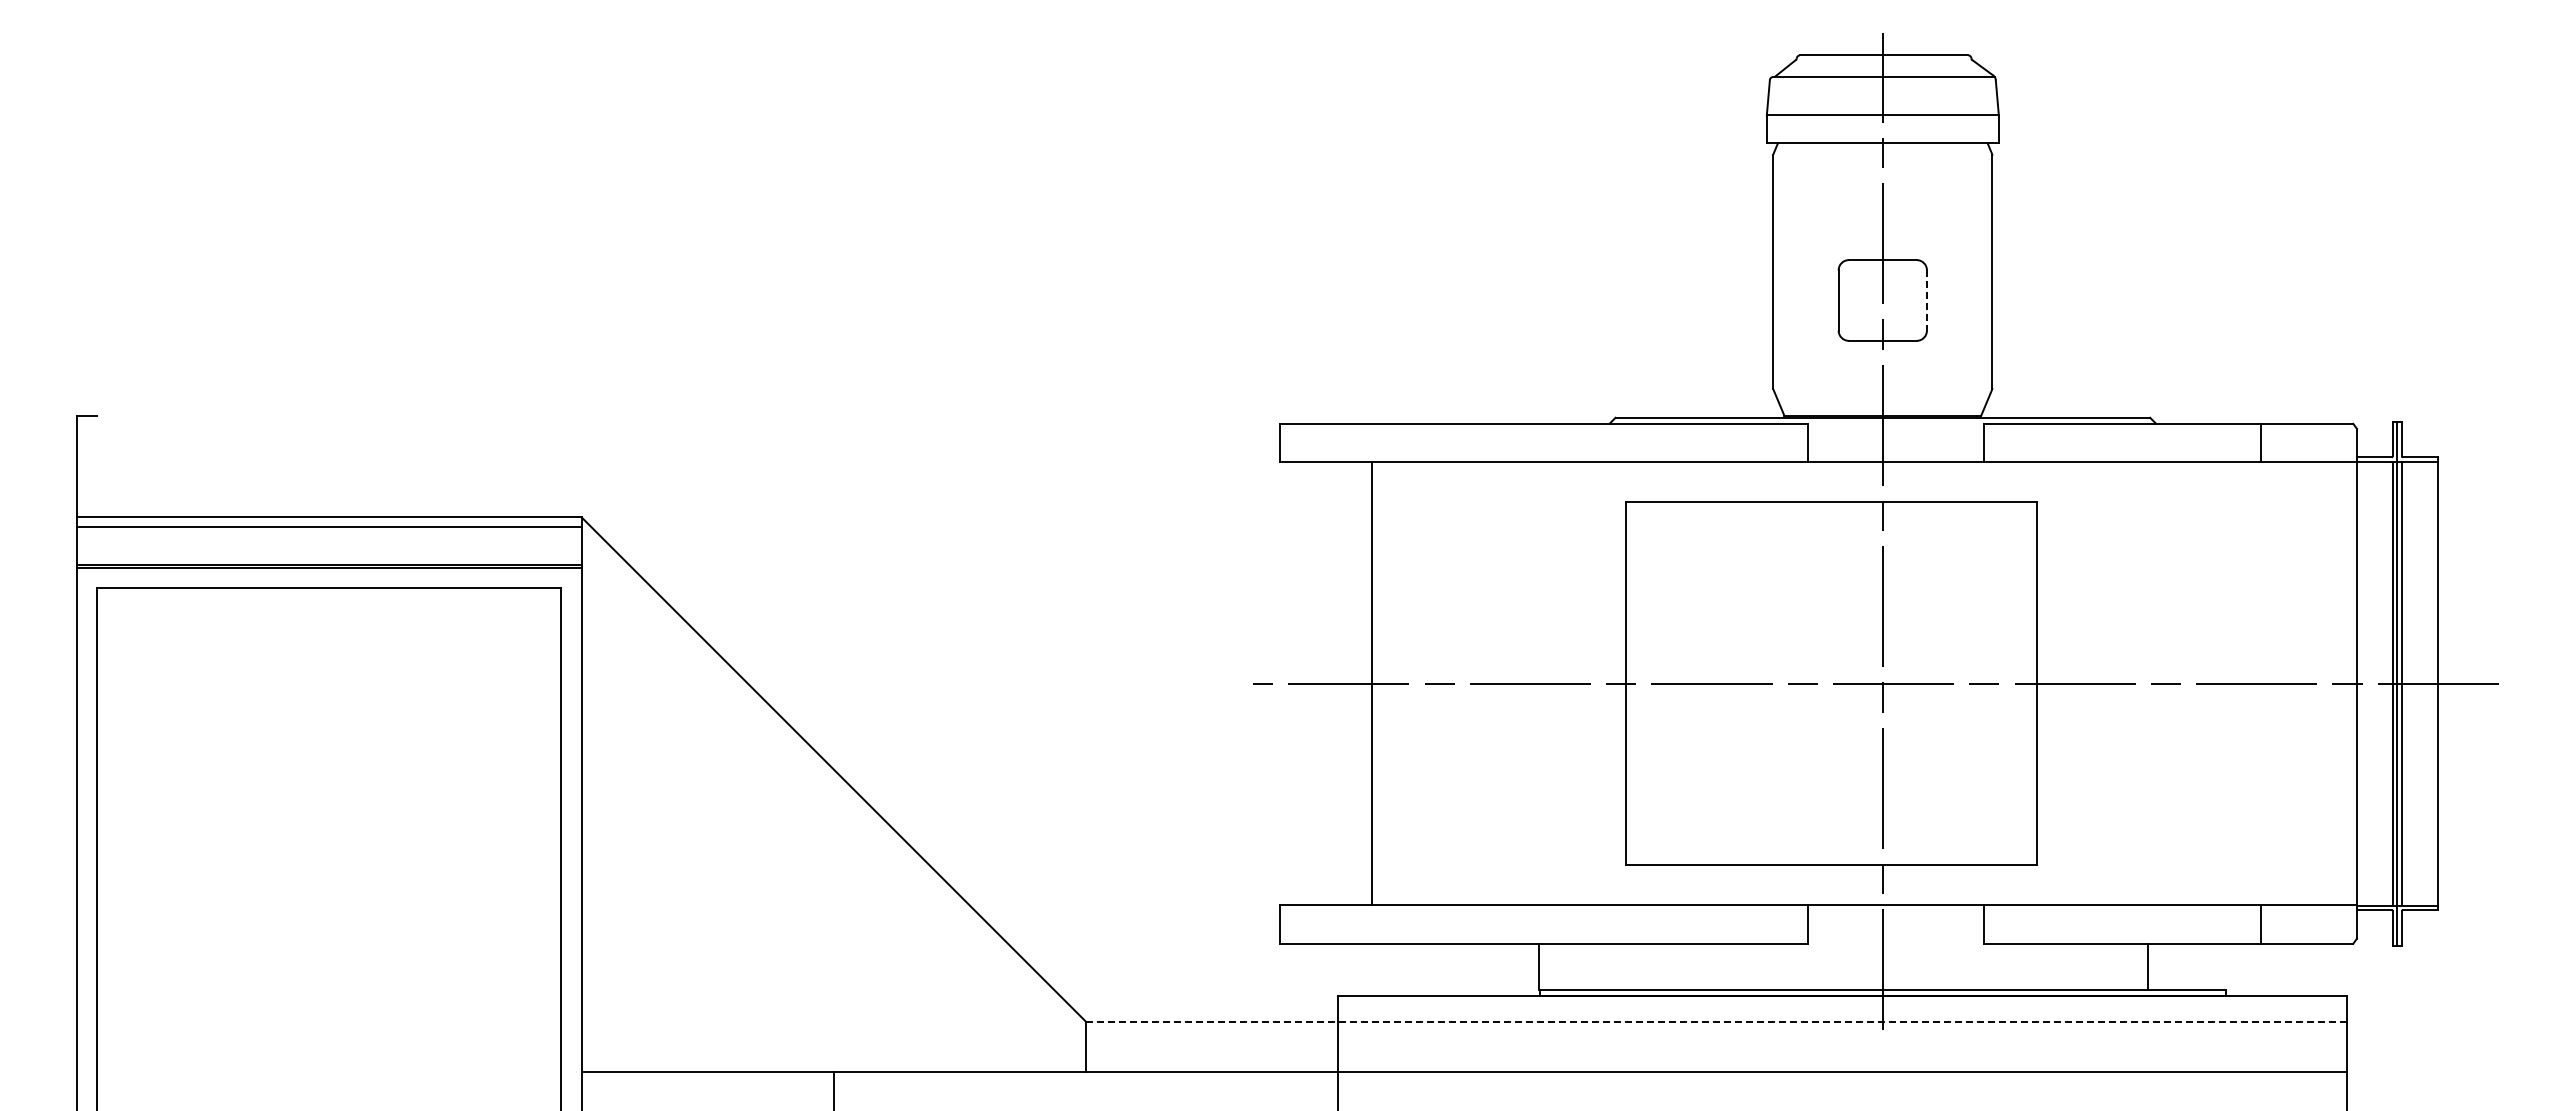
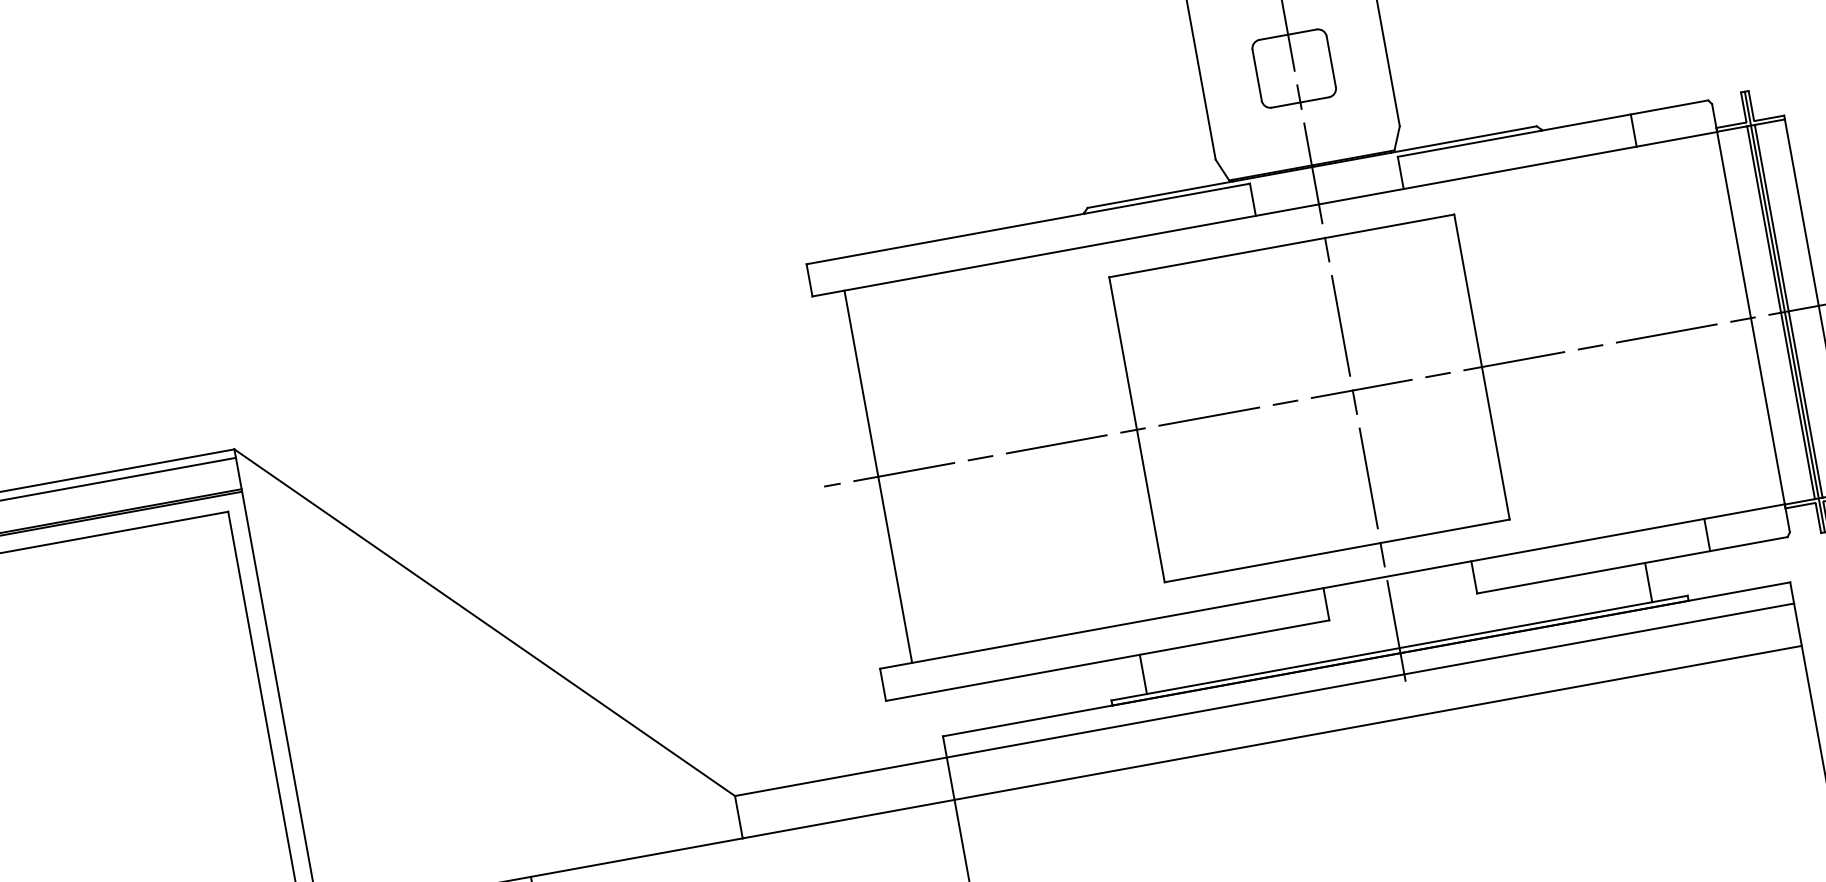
line: (1926, 300) -> (1330, 61), dashed -> solid
line: (1371, 683) -> (877, 476), moved
line: (1539, 966) -> (1143, 673), moved
line: (2147, 966) -> (1648, 582), moved
line: (1716, 1021) -> (1264, 699), dashed -> solid

